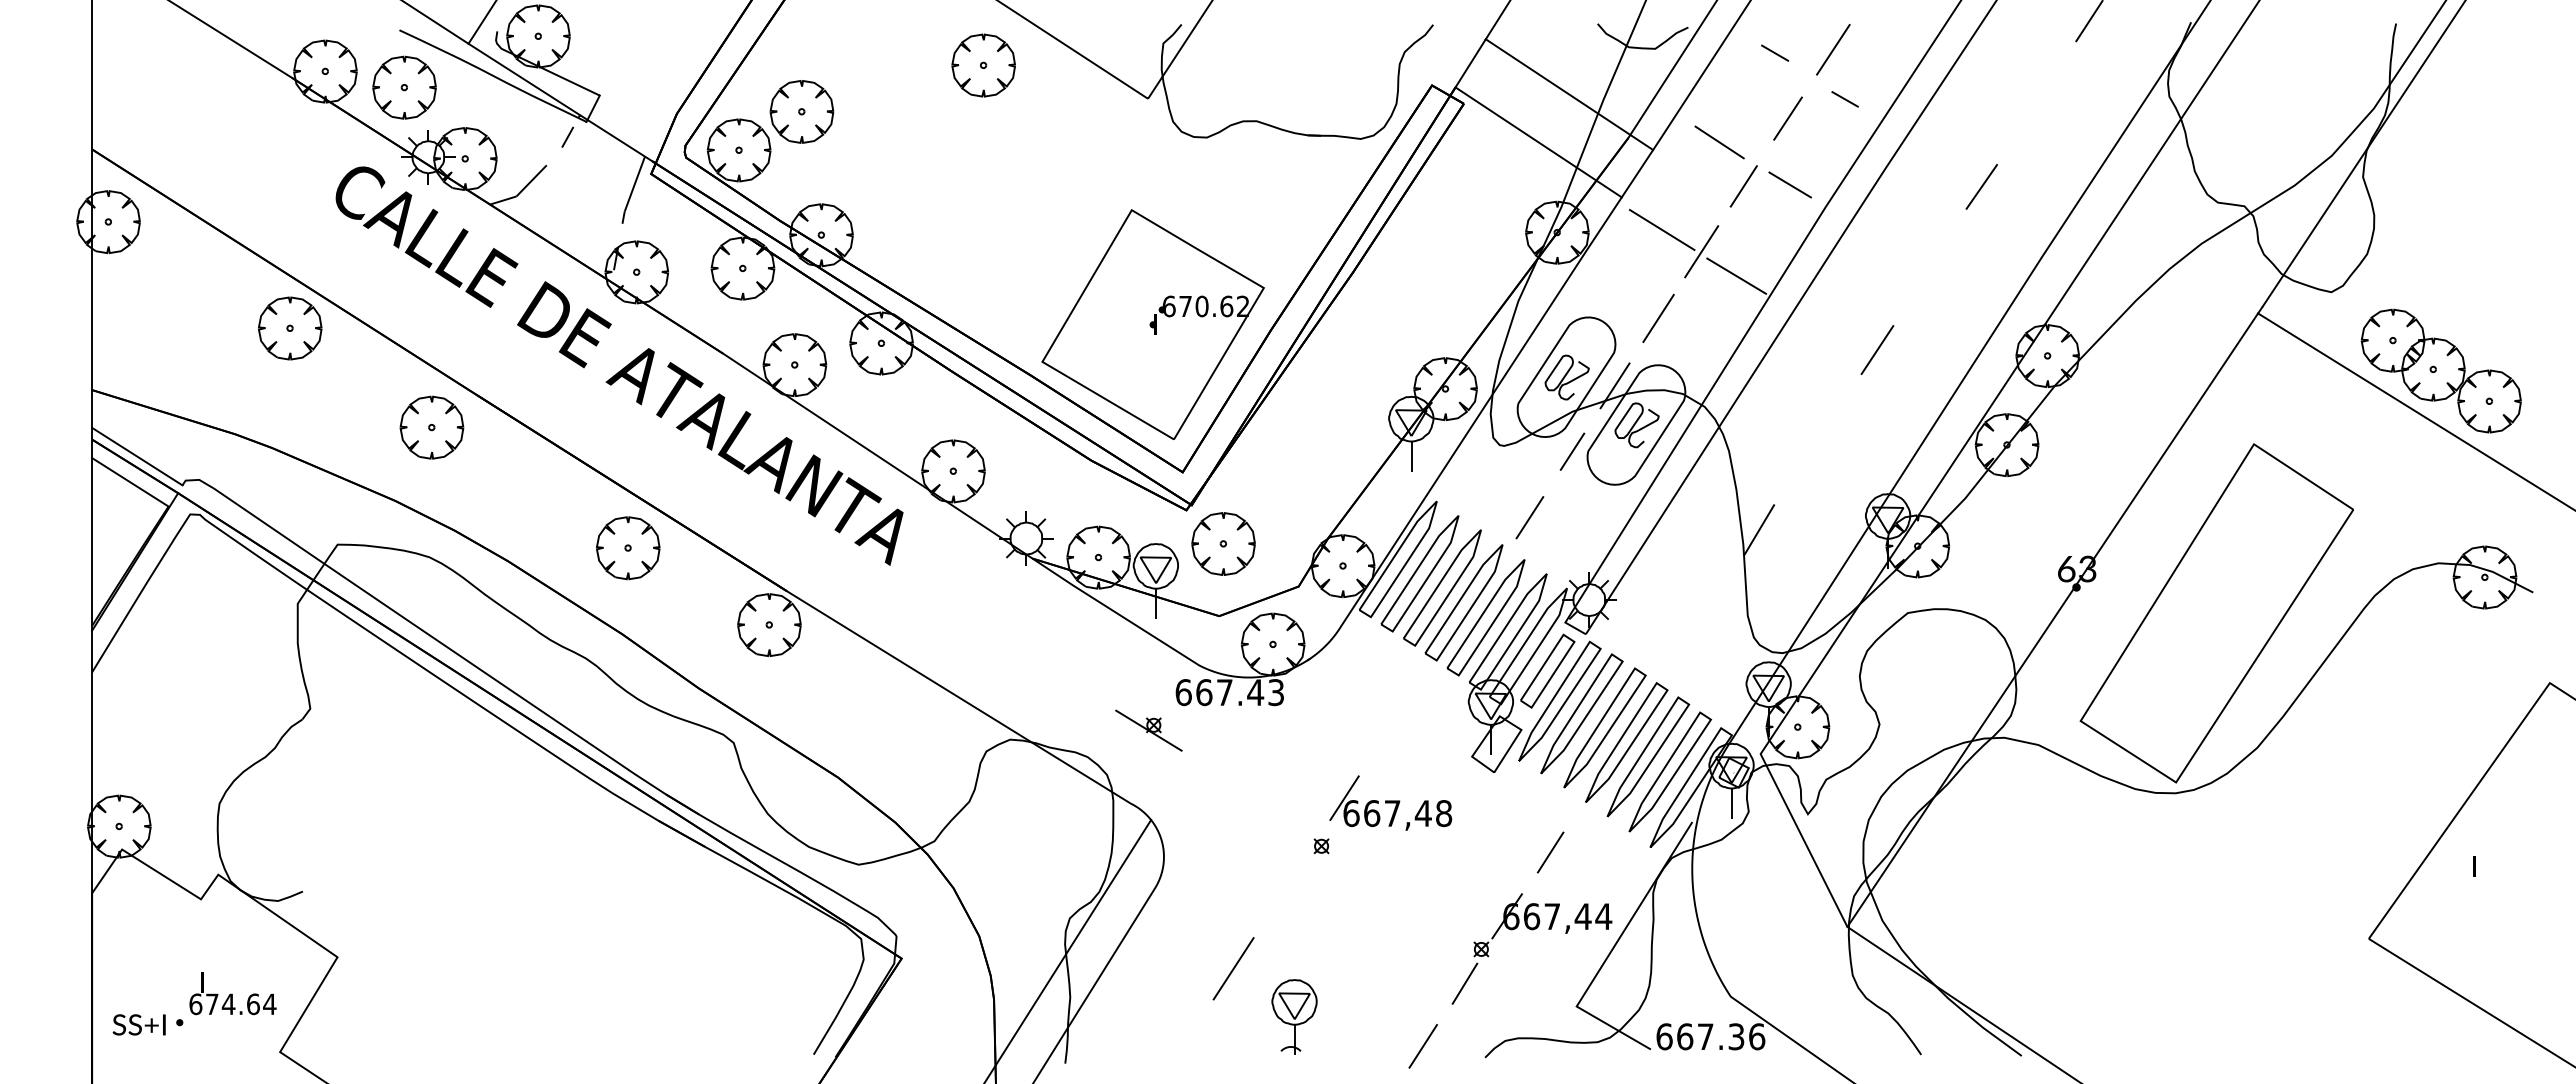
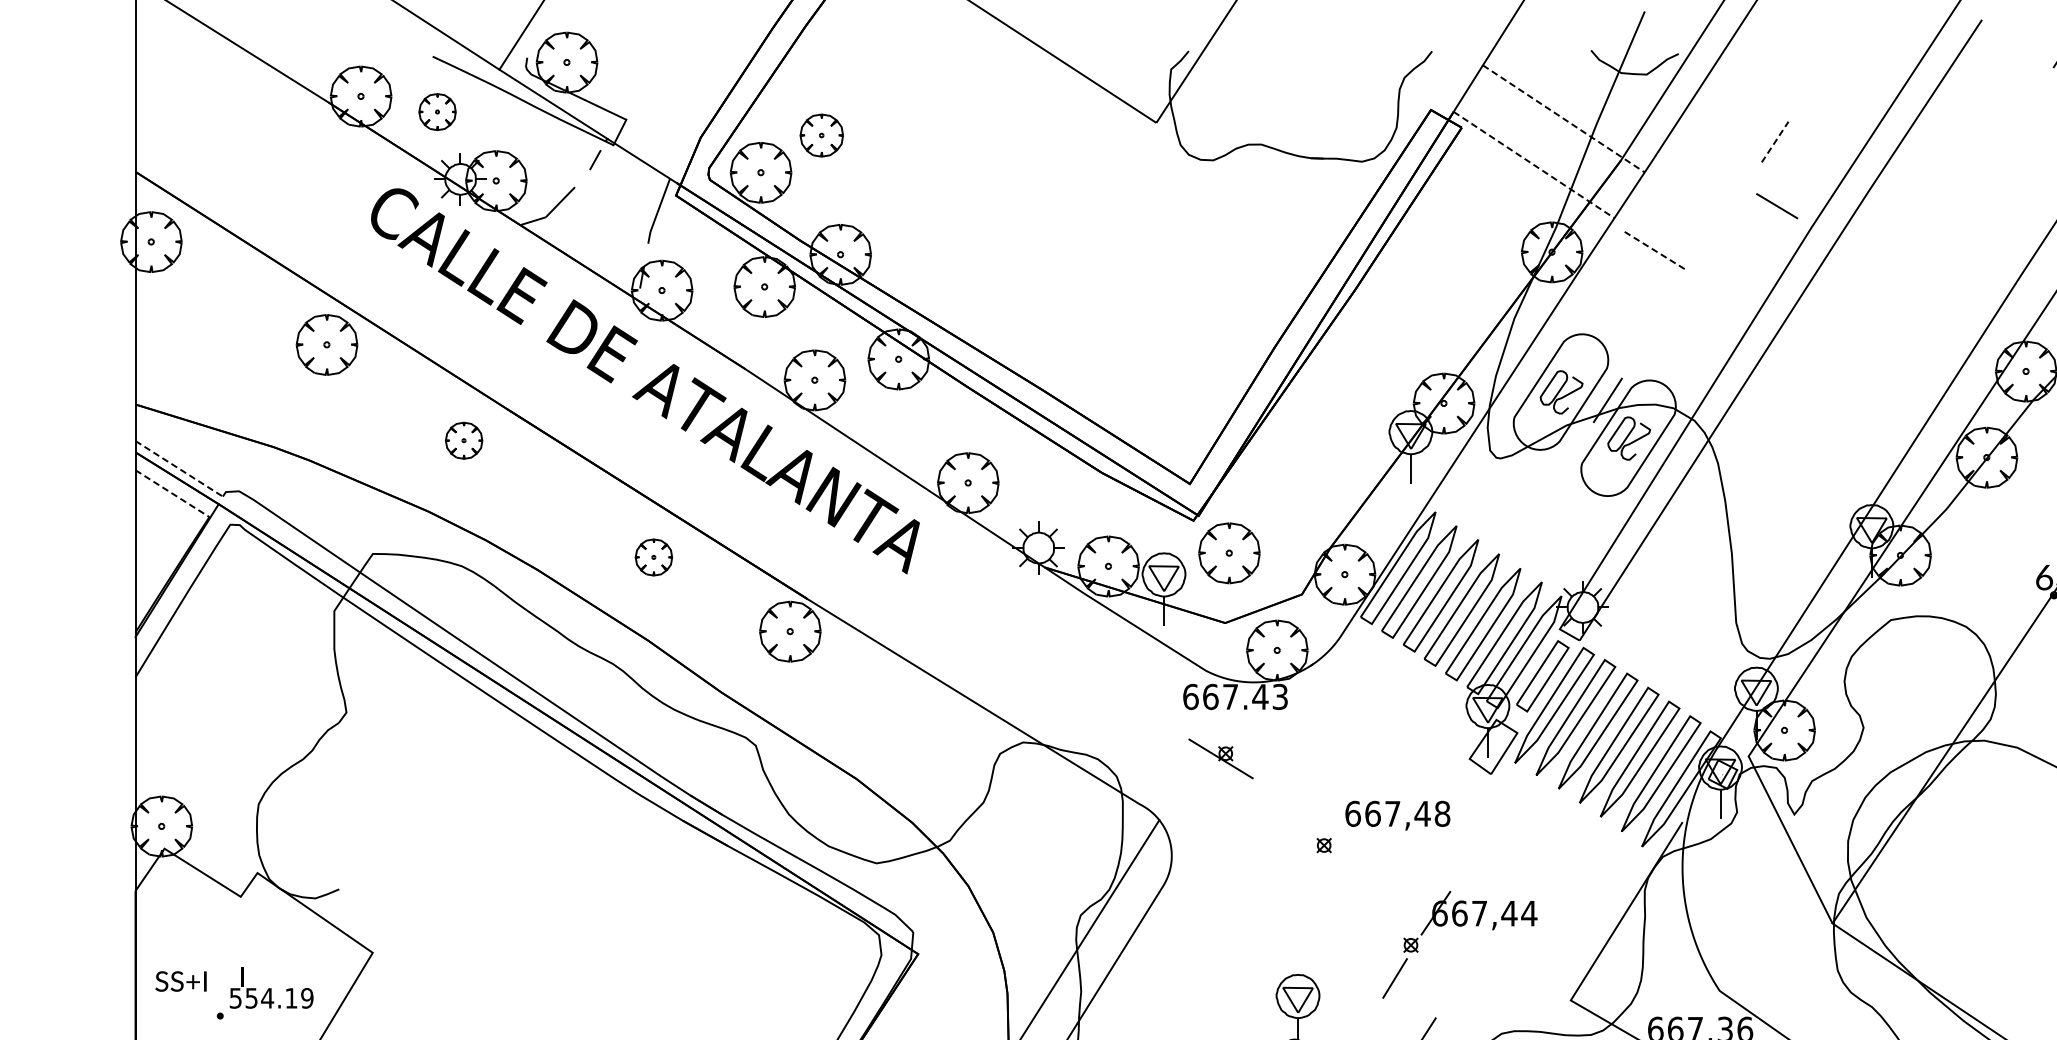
line: (1833, 49) -> (1819, 75), removed
line: (1775, 52) -> (1763, 78), removed
part: (983, 65) -> (997, 90), removed
part: (404, 87) -> (437, 111), size x0.6
line: (1569, 94) -> (1563, 118), solid -> dashed
line: (1844, 99) -> (1829, 123), removed
part: (801, 111) -> (821, 135), size x0.7
line: (1788, 118) -> (1775, 141), solid -> dashed
line: (1538, 142) -> (1533, 165), solid -> dashed
line: (1719, 142) -> (1708, 165), removed
line: (1743, 186) -> (1732, 207), removed
line: (1981, 186) -> (1962, 207), removed
line: (1662, 230) -> (1653, 250), solid -> dashed
line: (1701, 251) -> (1691, 270), removed
line: (1736, 275) -> (1725, 293), removed
line: (1658, 317) -> (1649, 334), removed
part: (1152, 324) -> (1160, 341), removed
line: (1877, 349) -> (1861, 365), removed
part: (431, 427) -> (463, 440), size x0.6
line: (1572, 451) -> (1566, 463), removed
line: (137, 456) -> (179, 468), solid -> dashed
line: (130, 482) -> (172, 493), solid -> dashed
line: (1529, 517) -> (1525, 527), removed
line: (1759, 529) -> (1747, 539), removed
part: (628, 548) -> (654, 557), size x0.6
part: (1148, 730) -> (1220, 758), moved
line: (1344, 798) -> (1346, 799), removed
line: (1550, 852) -> (1545, 851), removed
part: (1531, 930) -> (1459, 926), moved
line: (1233, 968) -> (1239, 963), removed
text: (232, 1004) -> (271, 998), 674.64 -> 554.19
text: (138, 1024) -> (180, 981), moved

